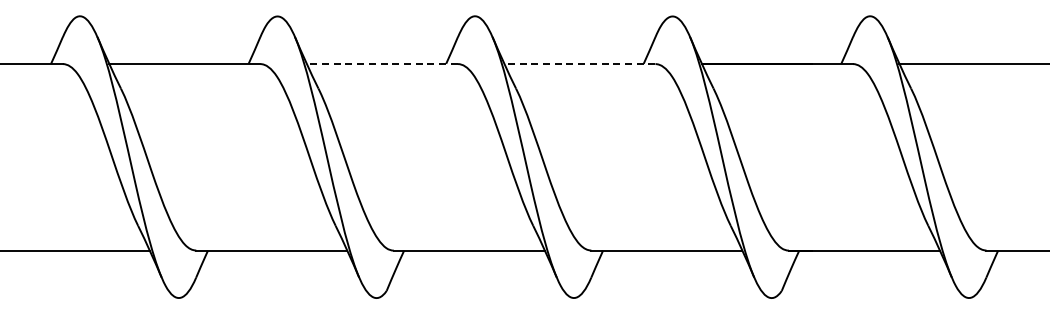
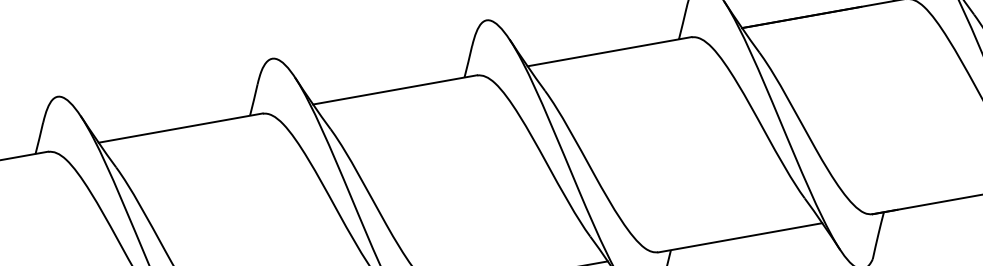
line: (382, 63) -> (395, 89), dashed -> solid
line: (579, 63) -> (609, 51), dashed -> solid

